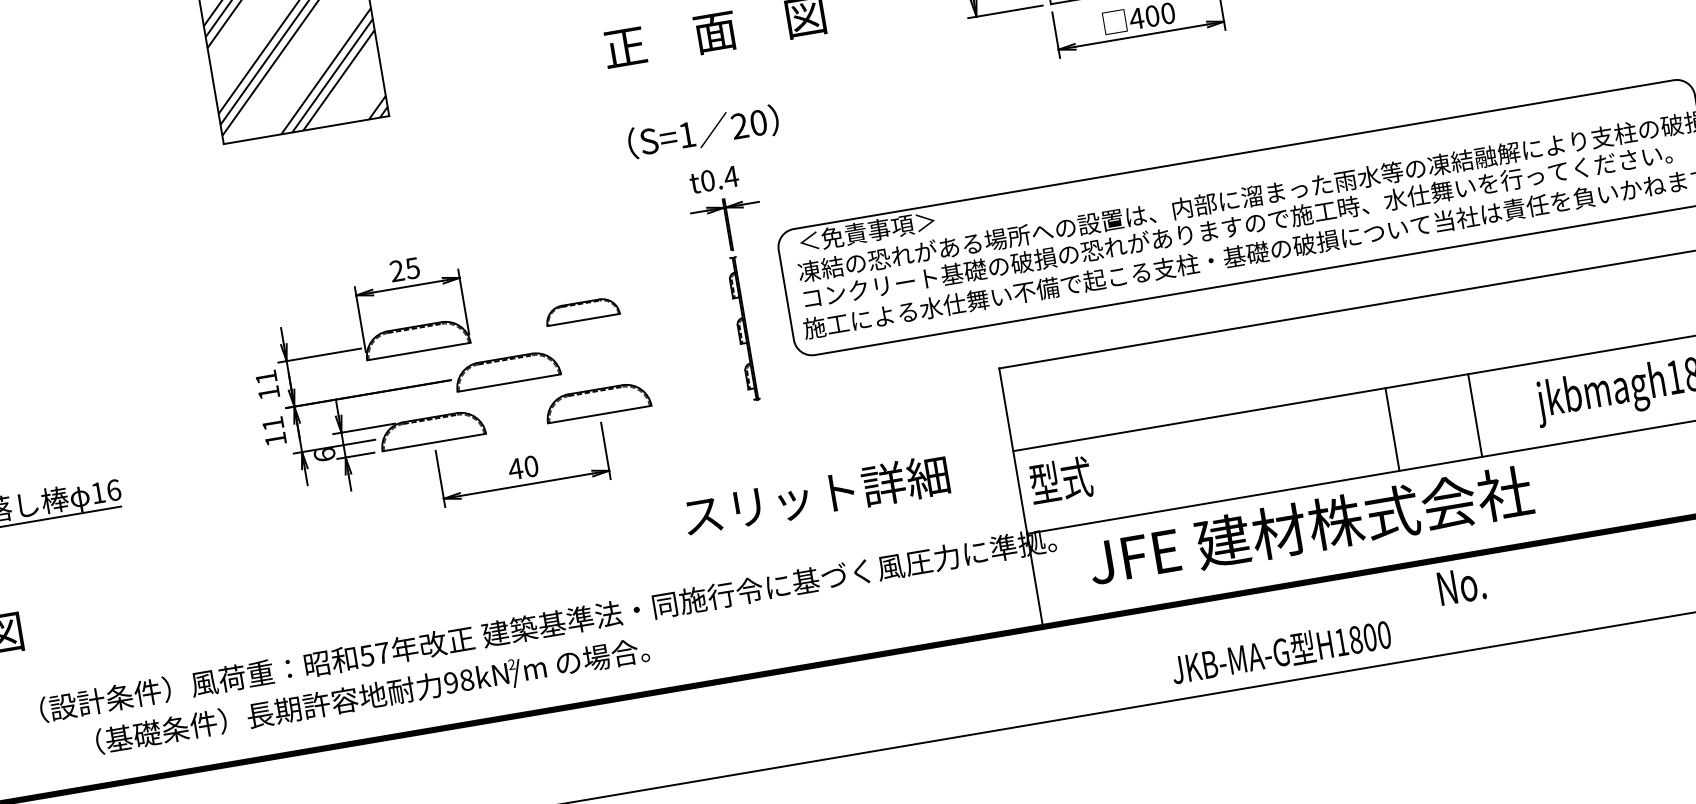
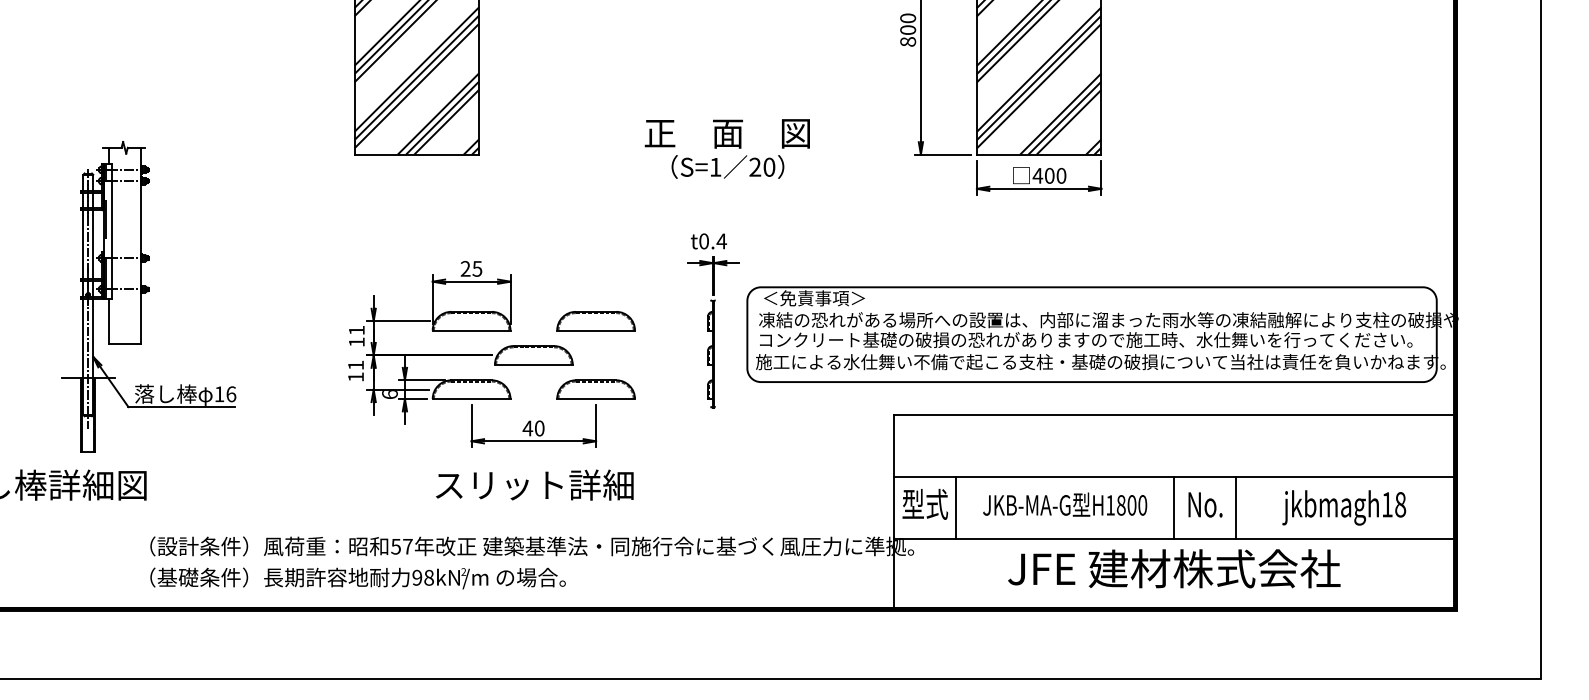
text: (702, 131) -> (727, 166), moved
part: (581, 311) -> (595, 321), size x1.43
line: (1103, 477) -> (956, 507), added
text: (816, 494) -> (534, 484), moved
text: (1310, 526) -> (1174, 568), moved
text: (1461, 585) -> (1205, 504), moved
text: (1281, 651) -> (1065, 504), moved
text: (371, 697) -> (357, 578), moved

